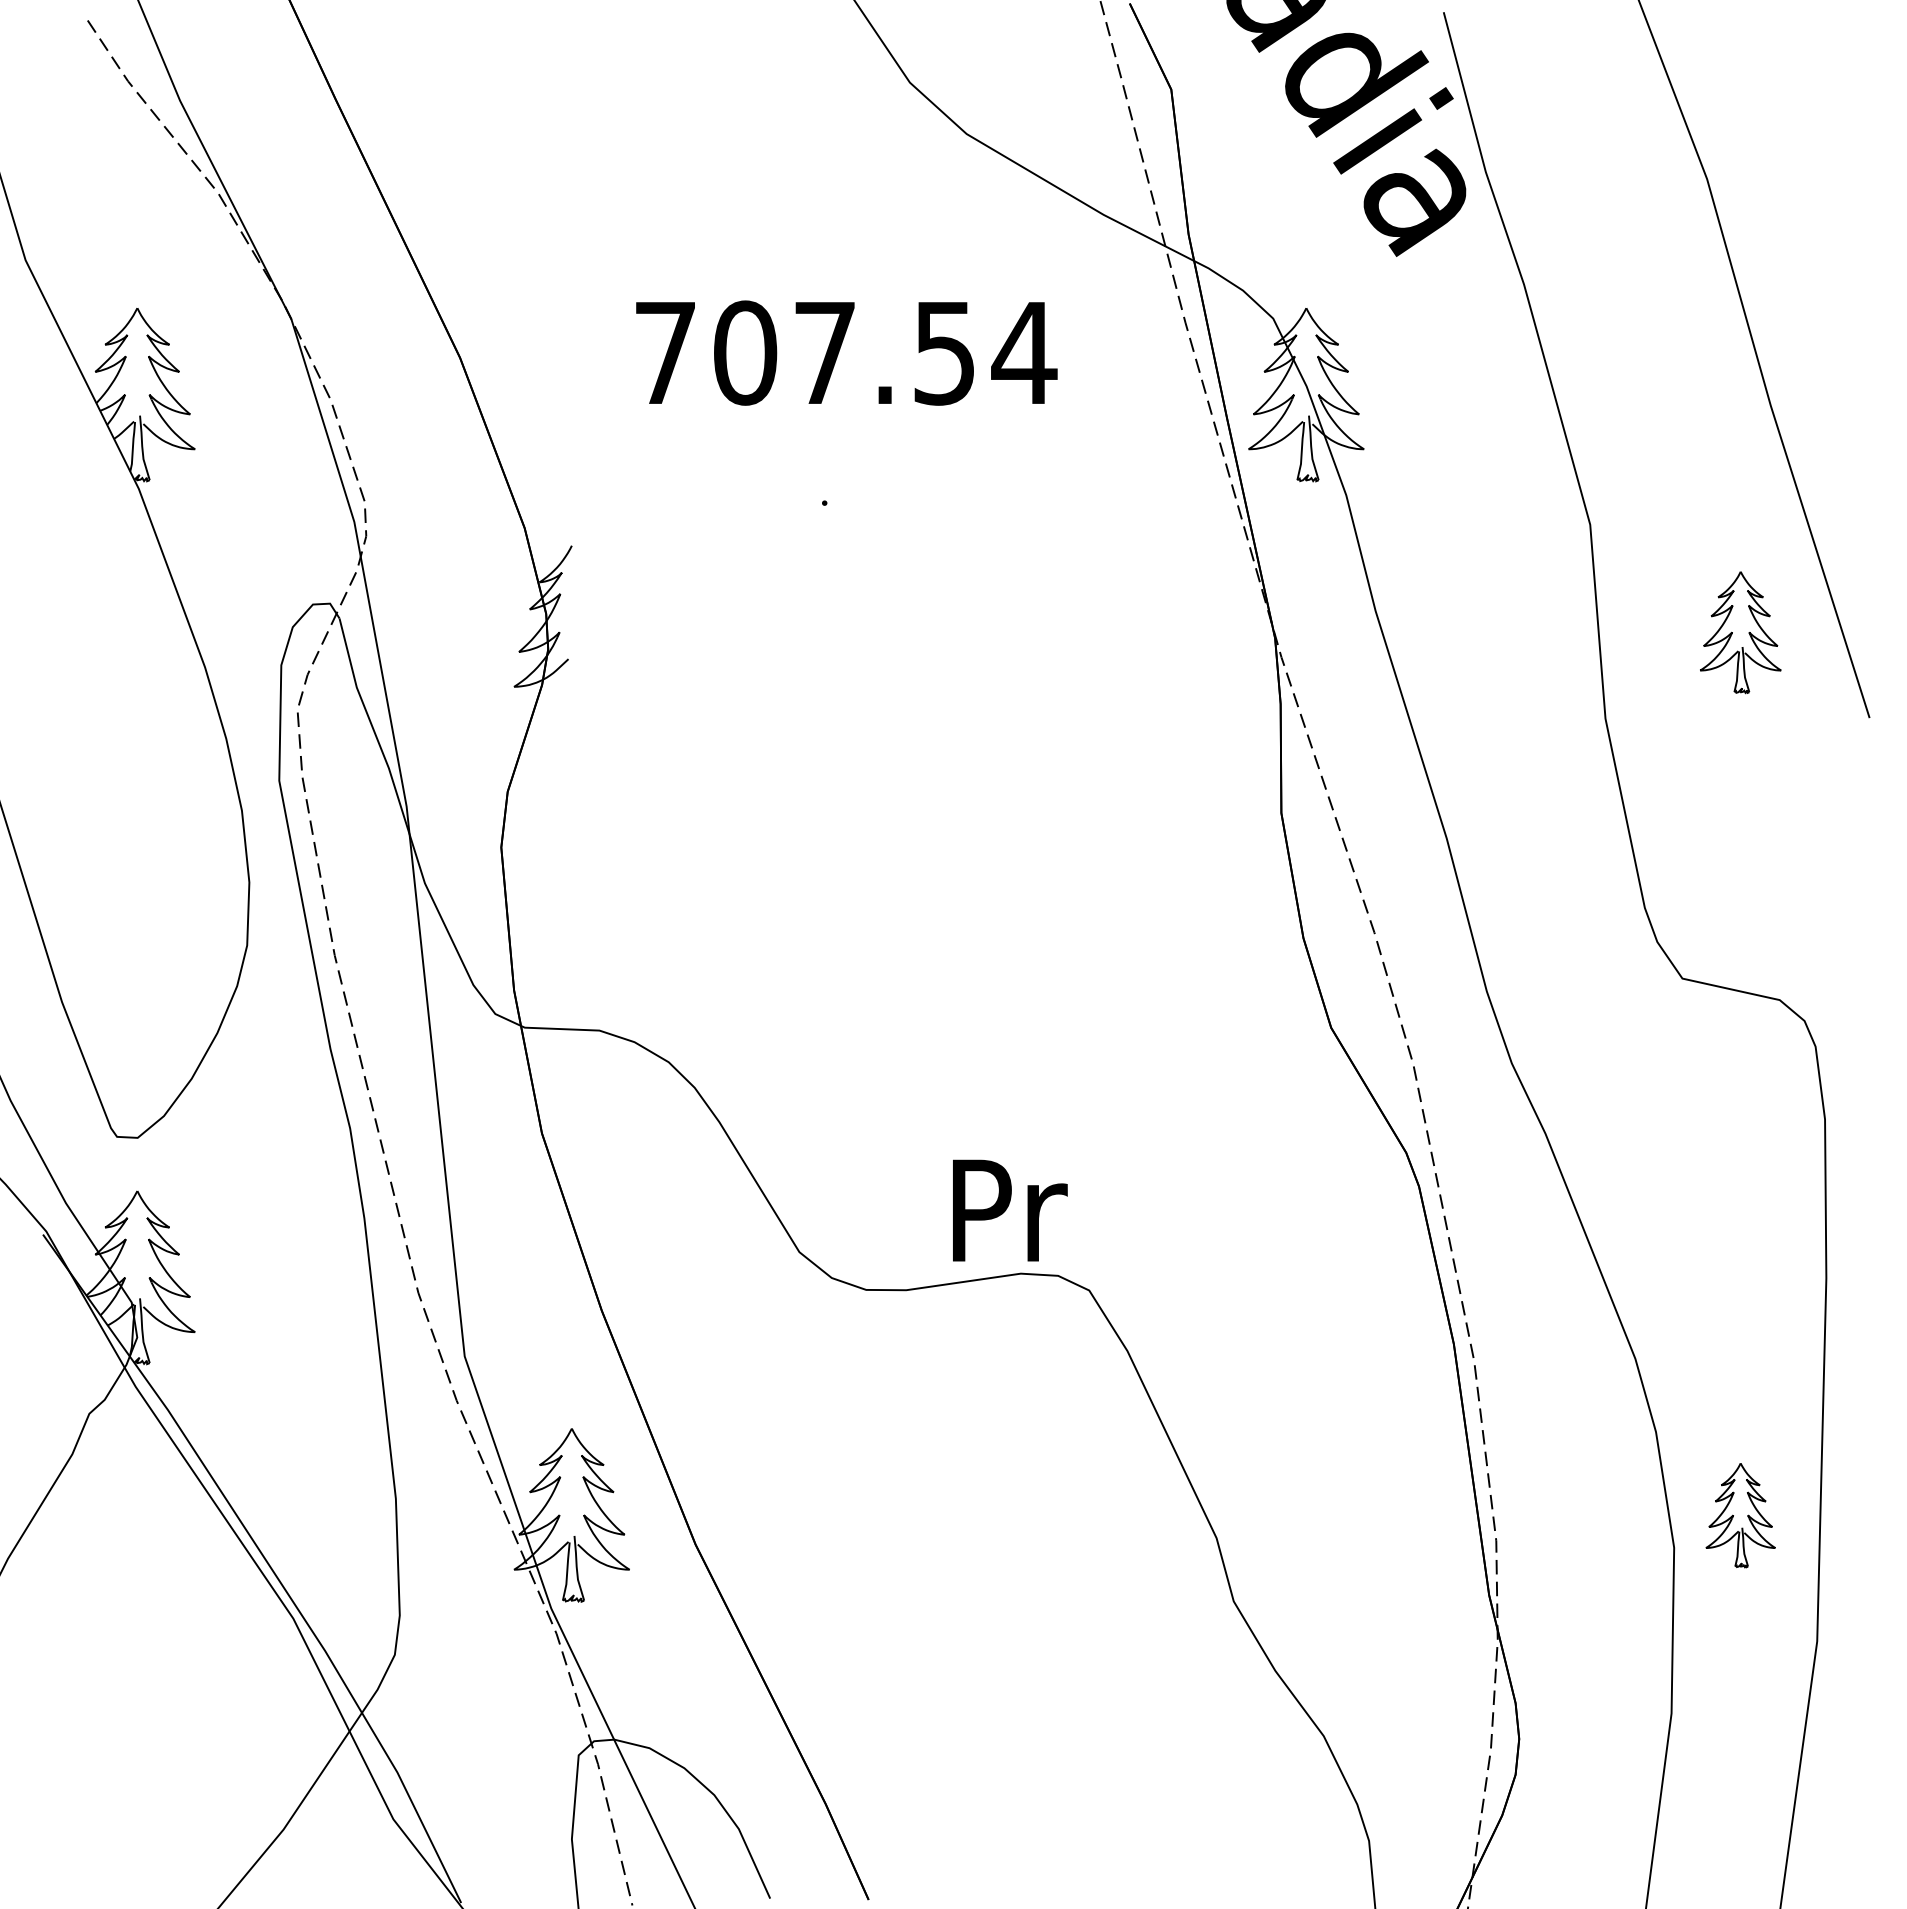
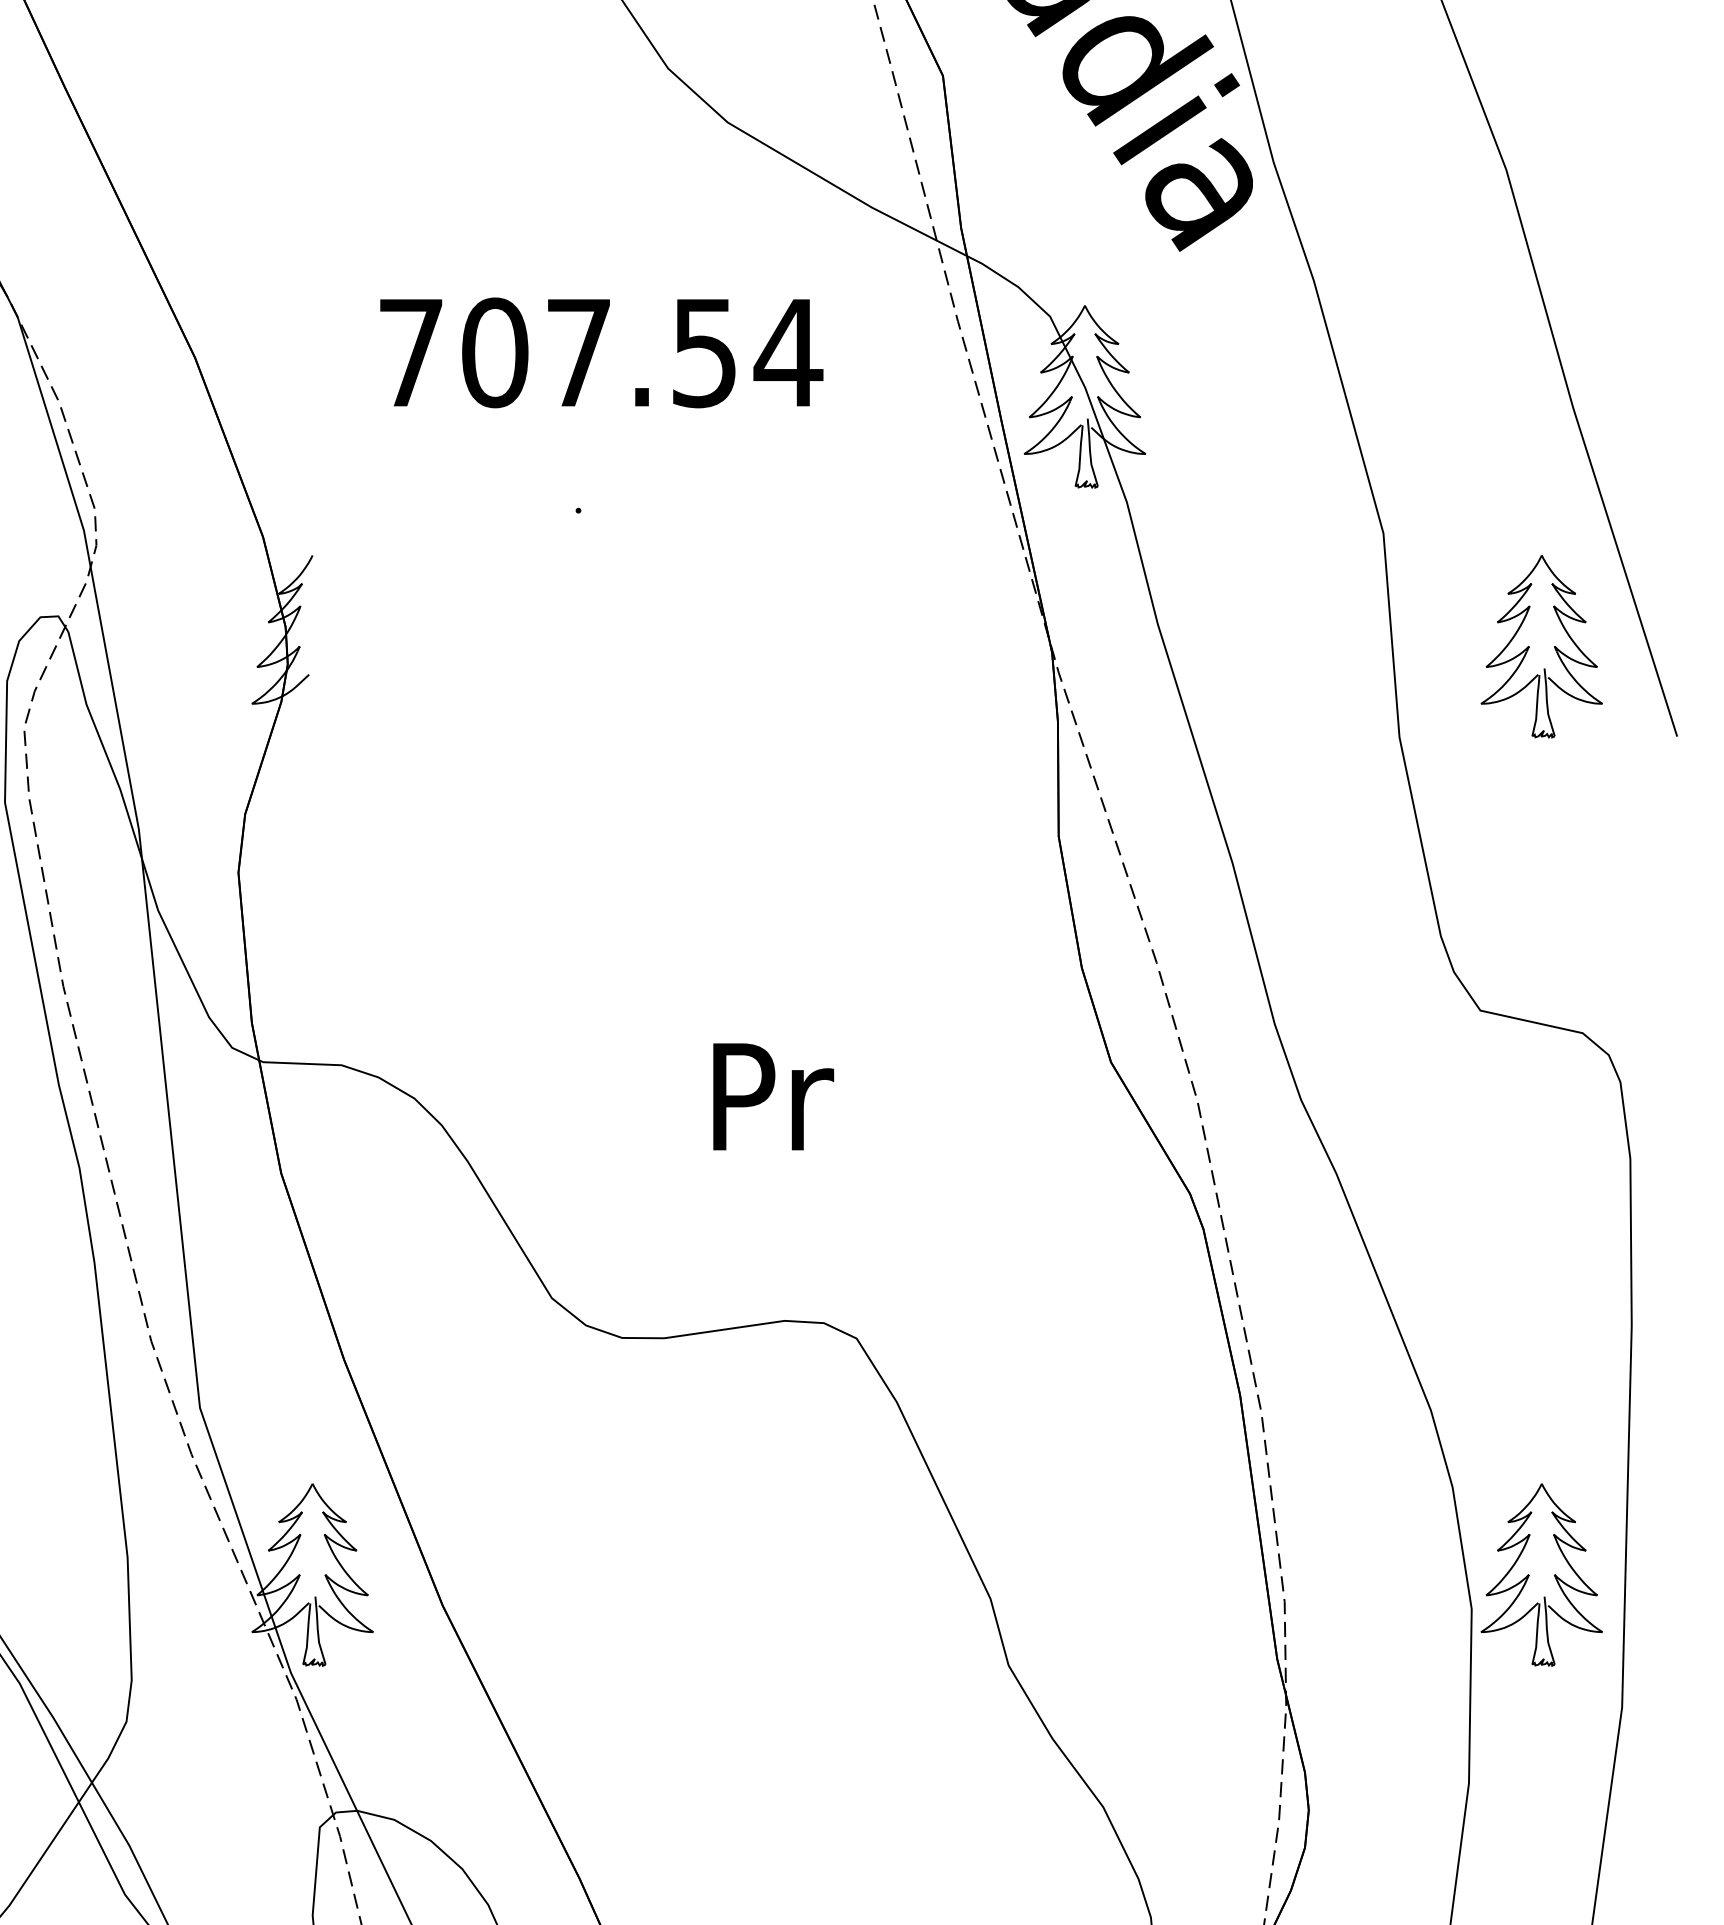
part: (1740, 632) -> (1541, 646), size x1.43
text: (1010, 1210) -> (773, 1096), moved
part: (1740, 1515) -> (1541, 1575), size x1.67

